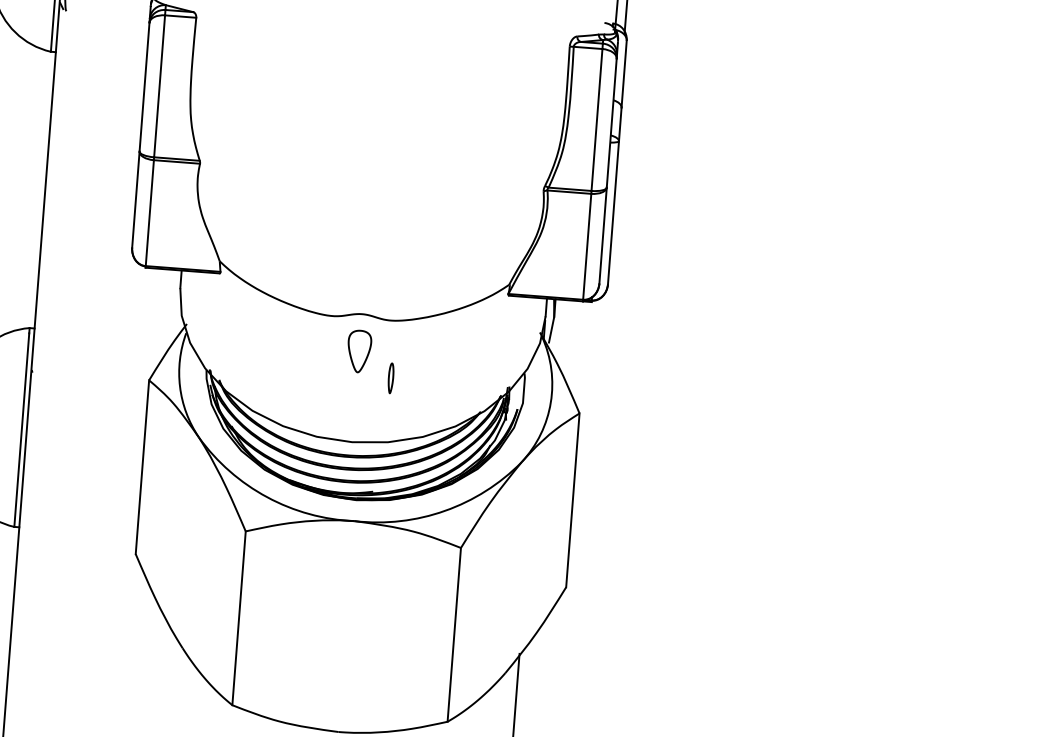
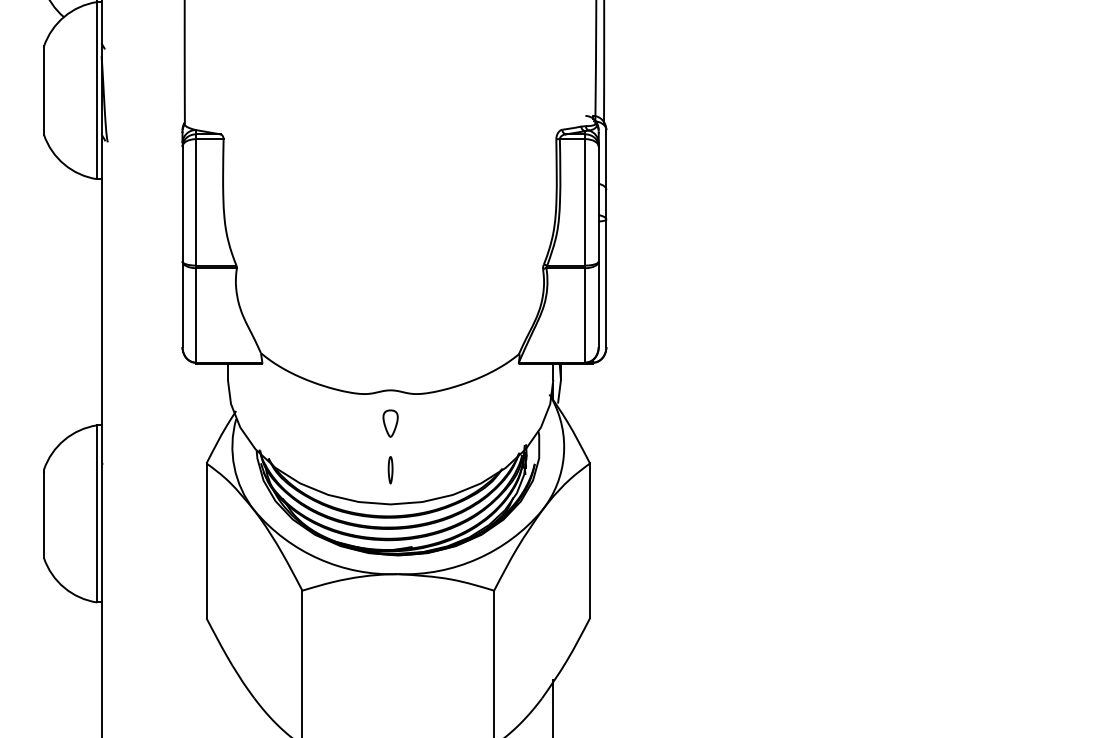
part: (359, 351) -> (390, 423), size x0.71
part: (390, 378) -> (390, 470), moved

